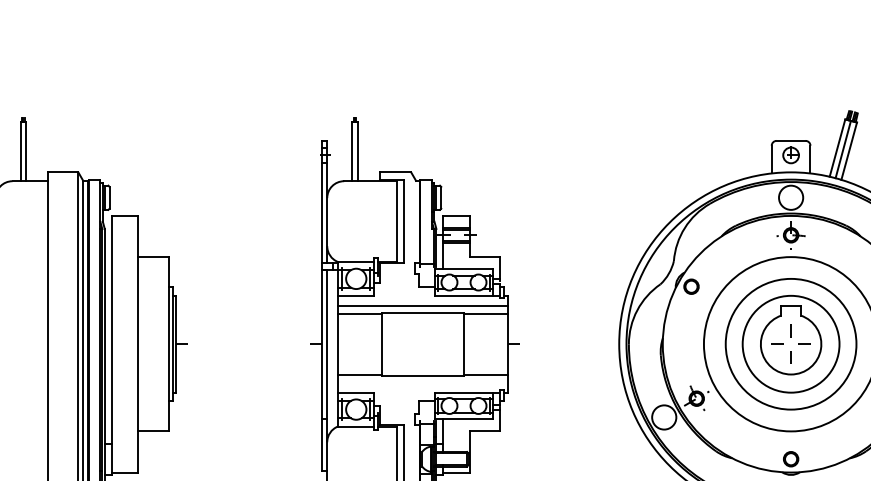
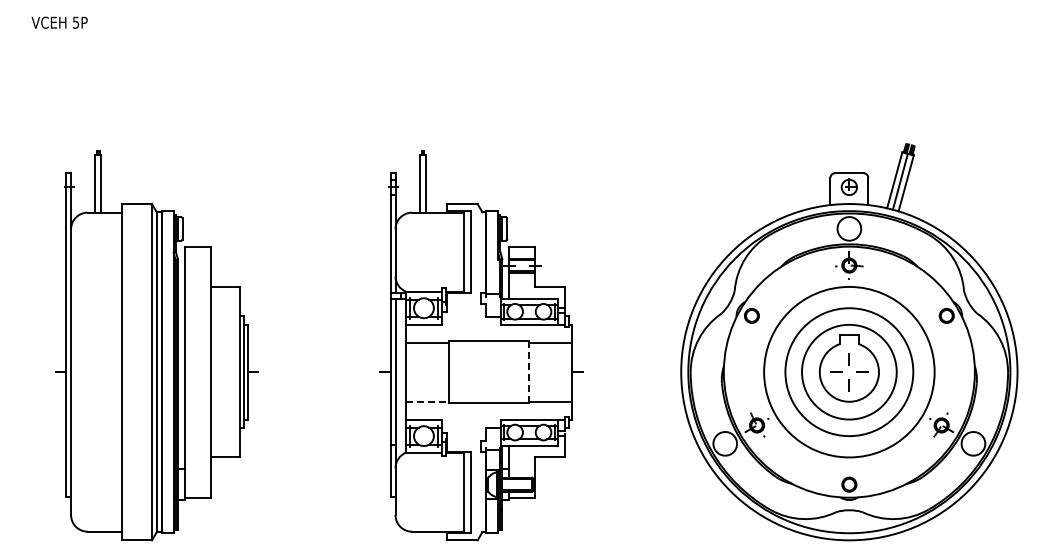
line: (422, 305) -> (488, 334), removed
line: (464, 344) -> (529, 372), solid -> dashed
line: (360, 374) -> (428, 401), solid -> dashed

